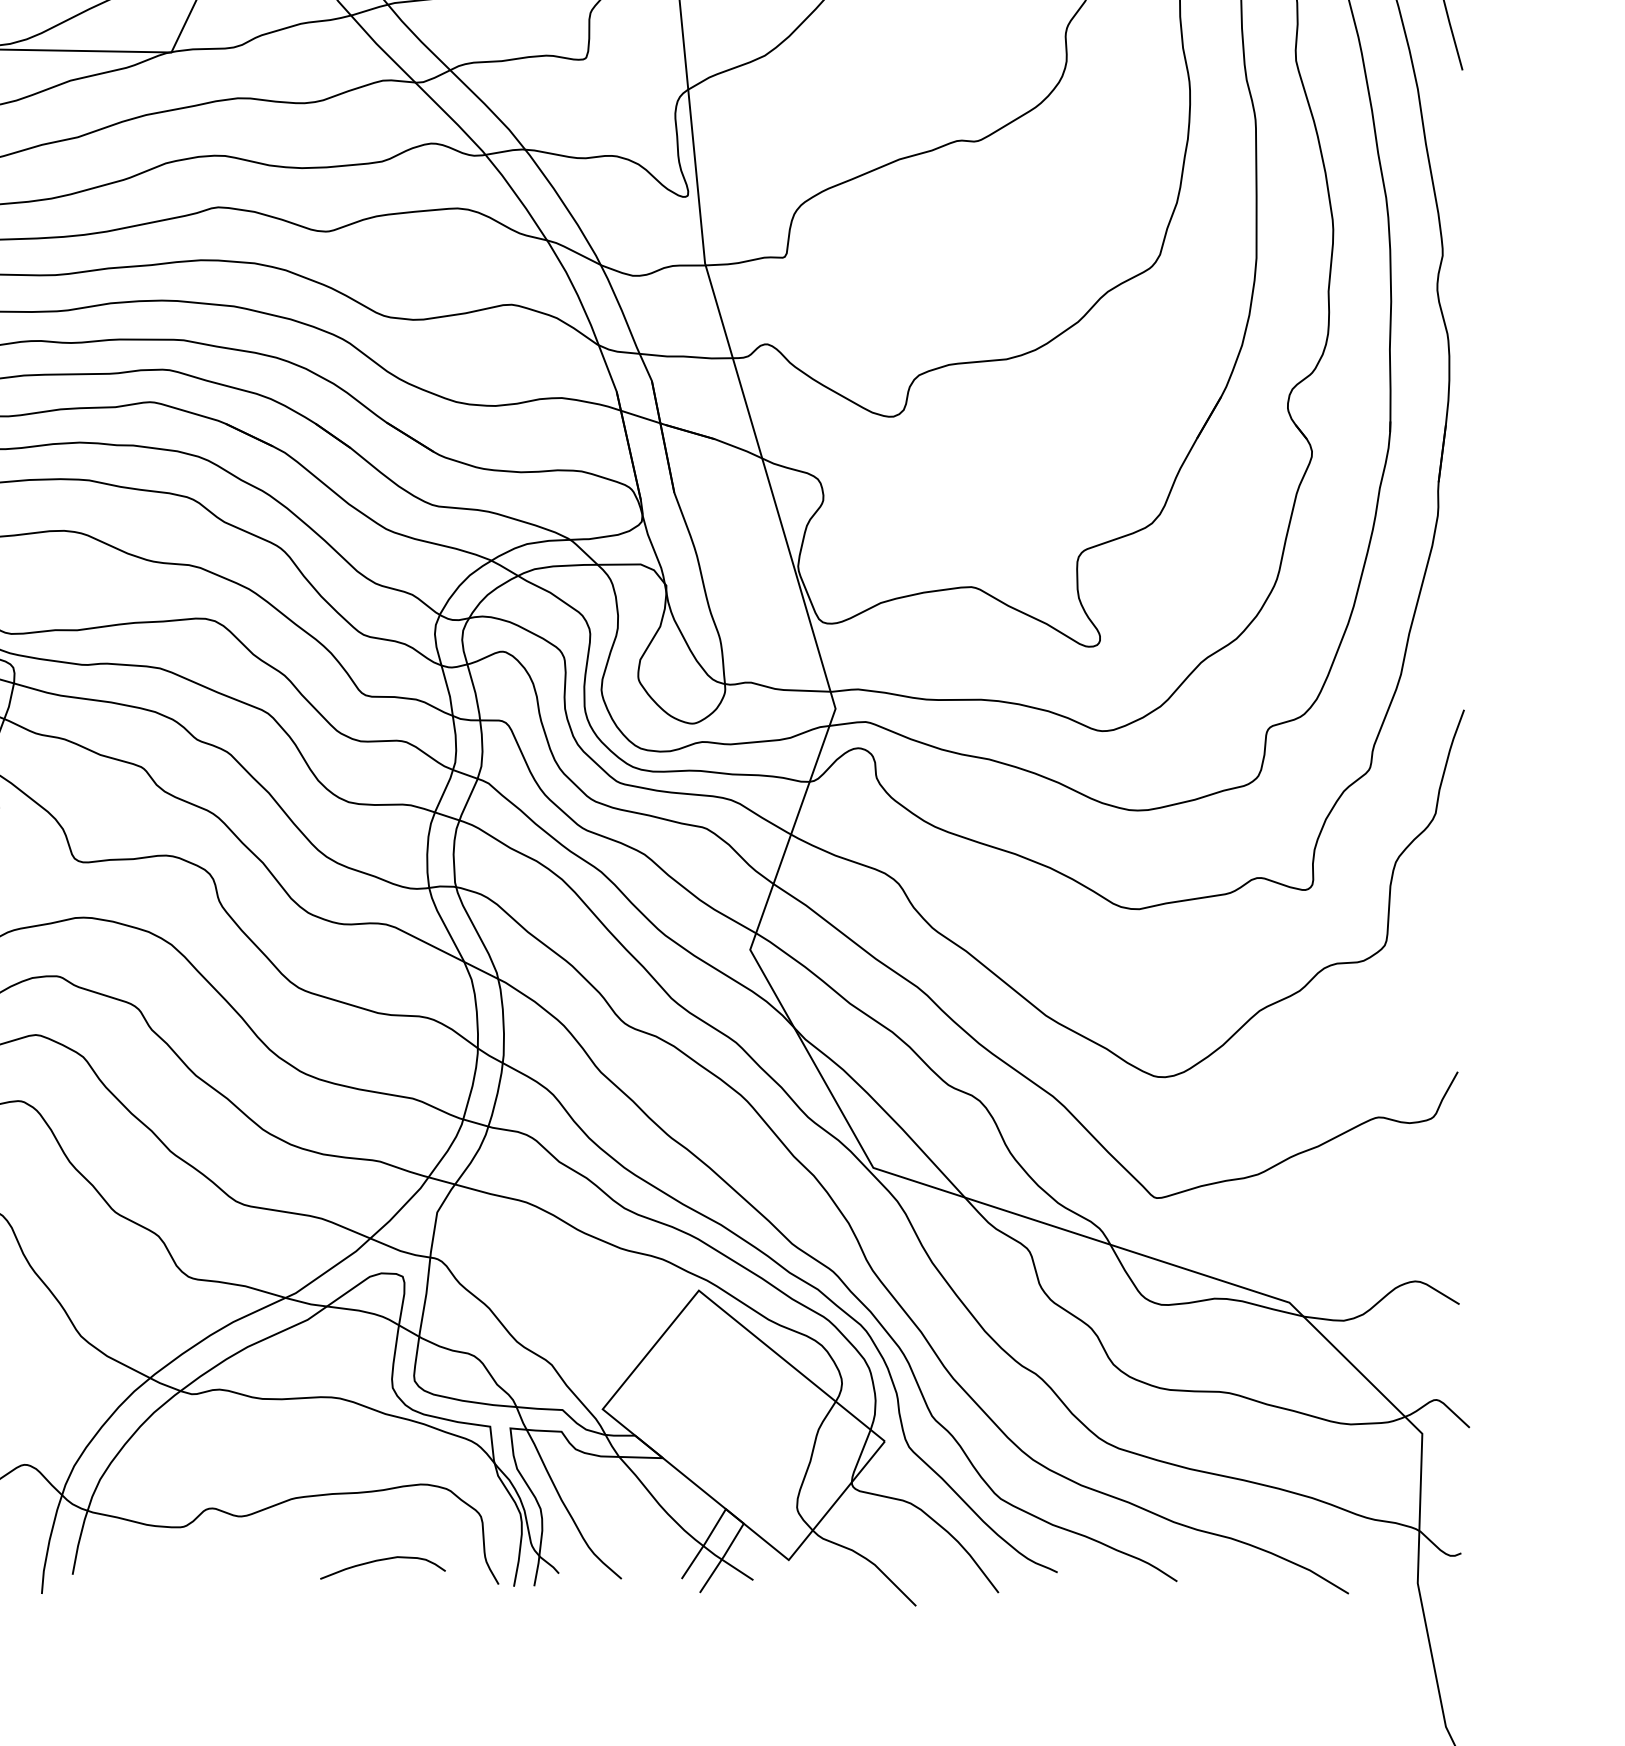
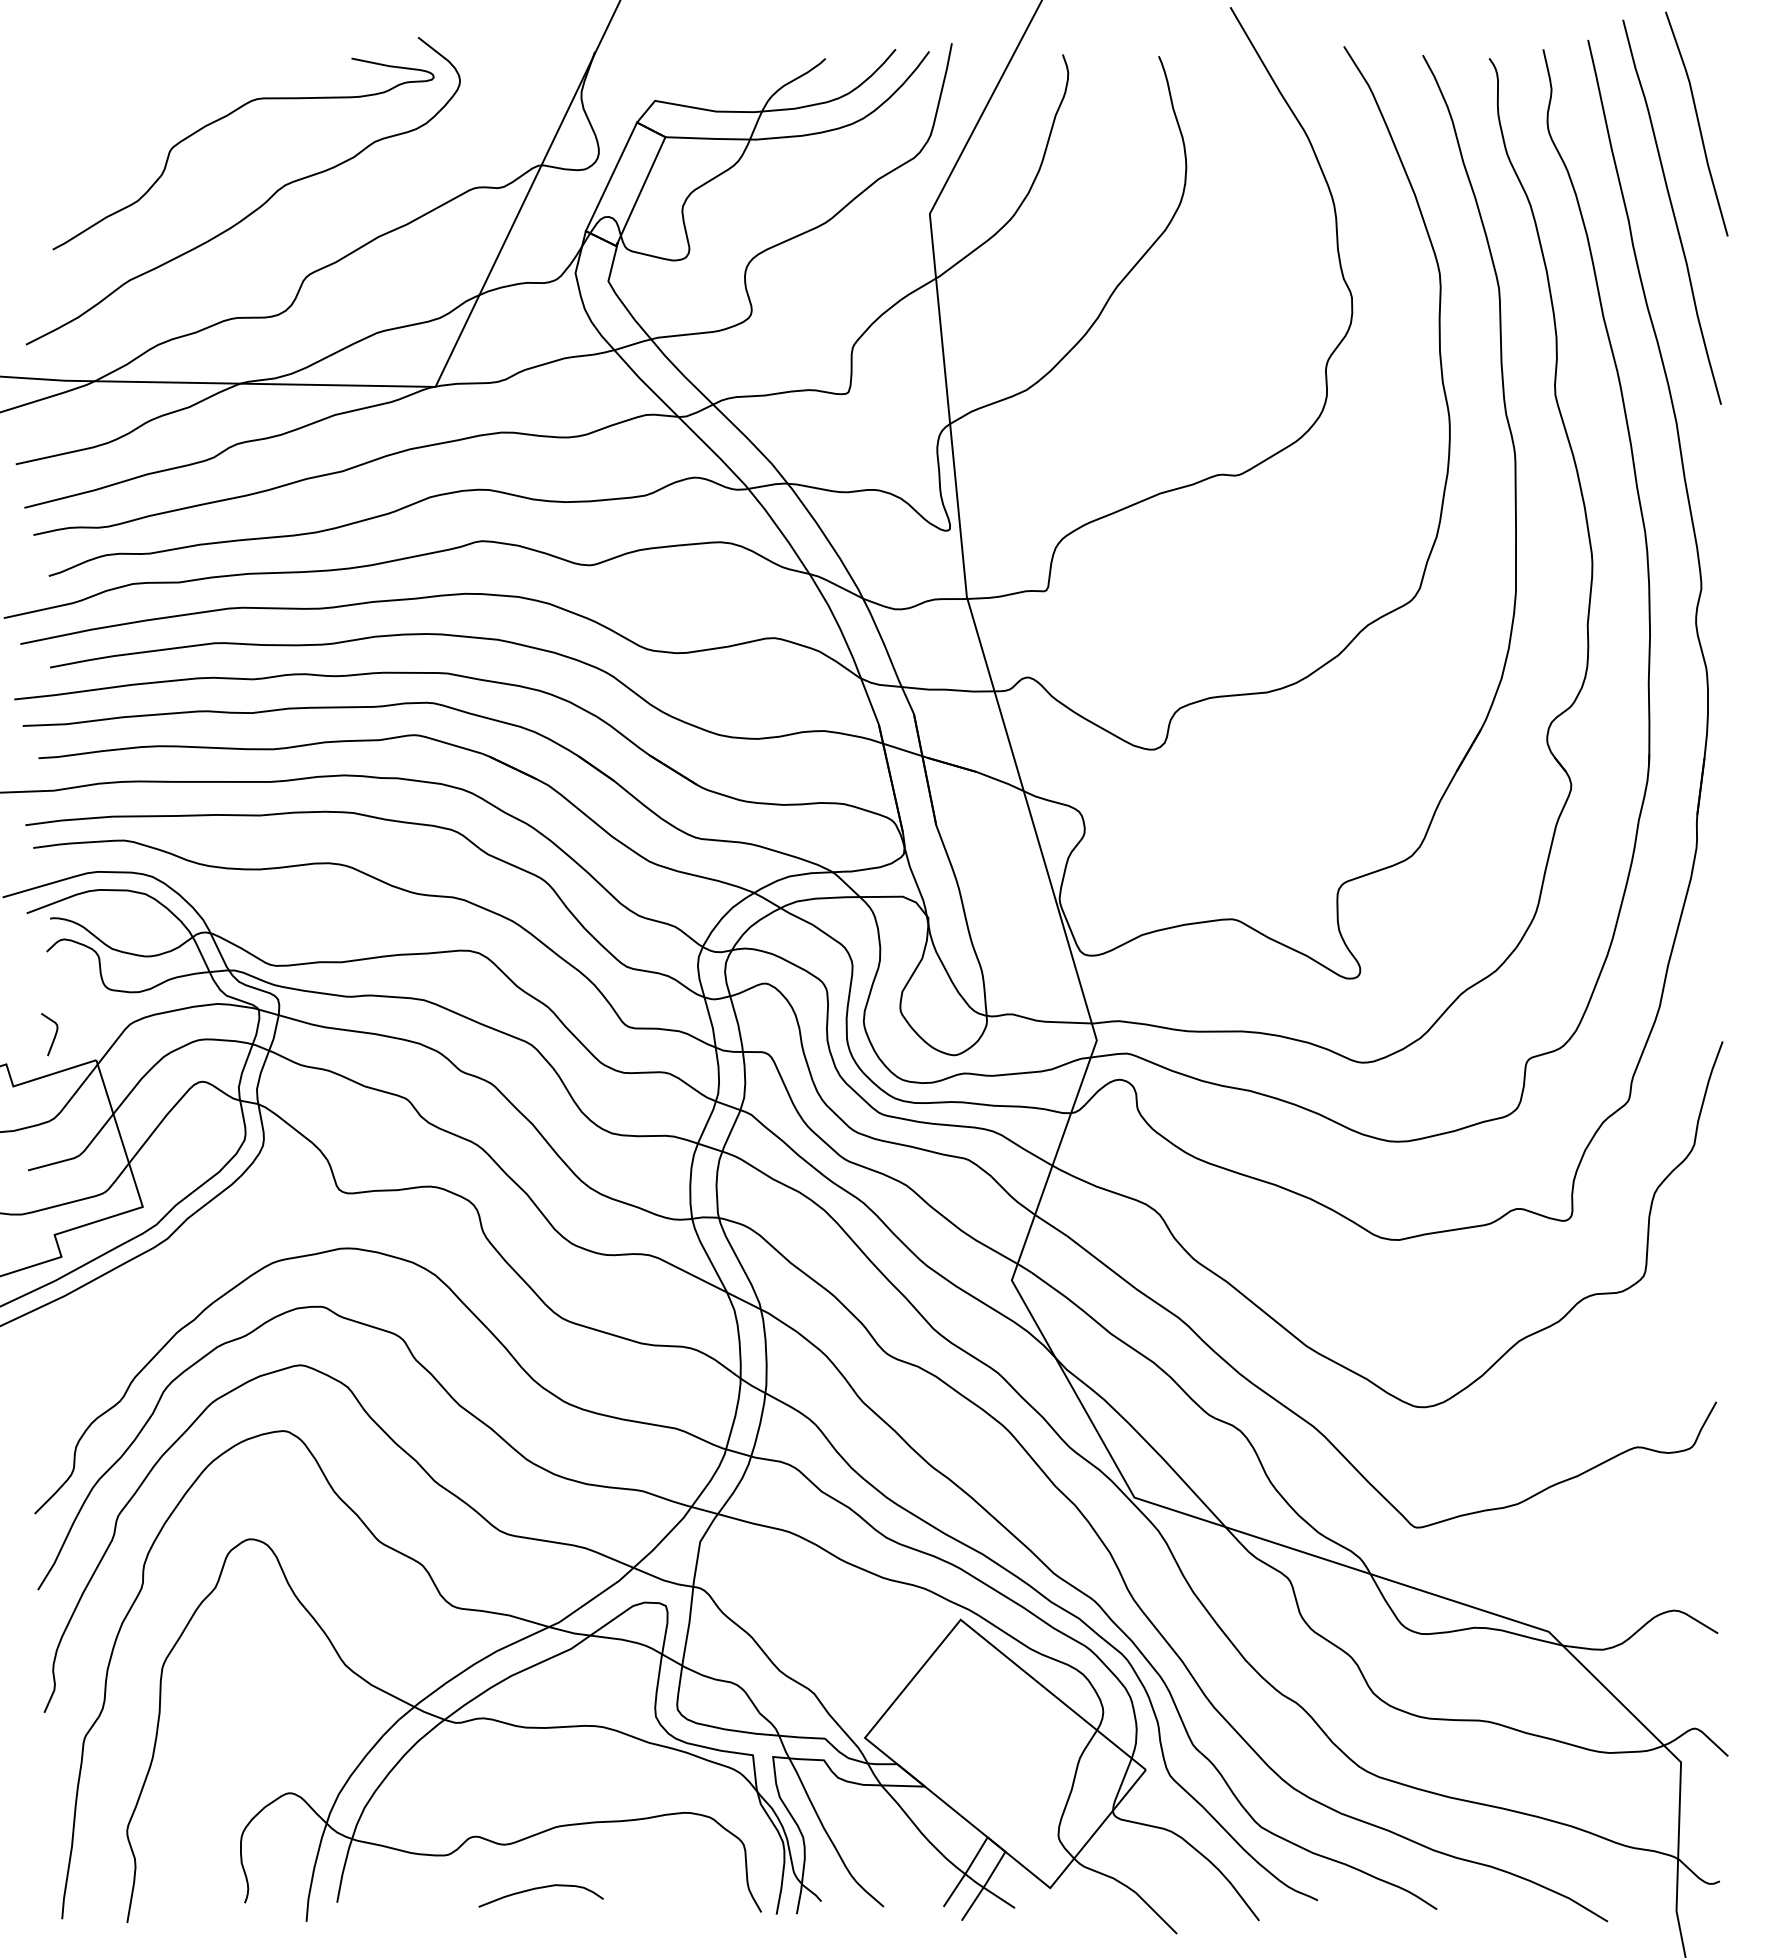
curve: (379, 1561) -> (537, 1889), moved

